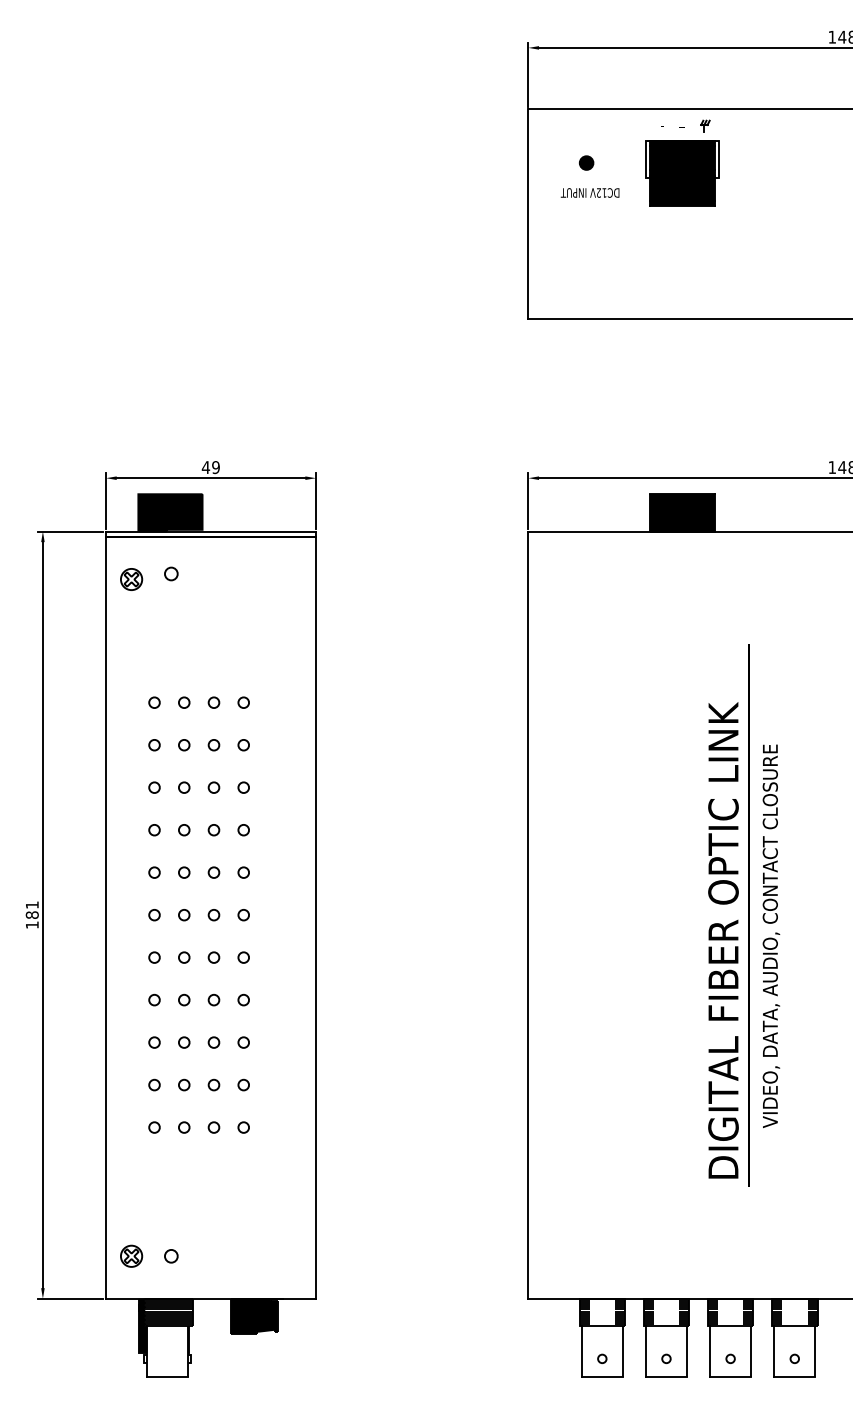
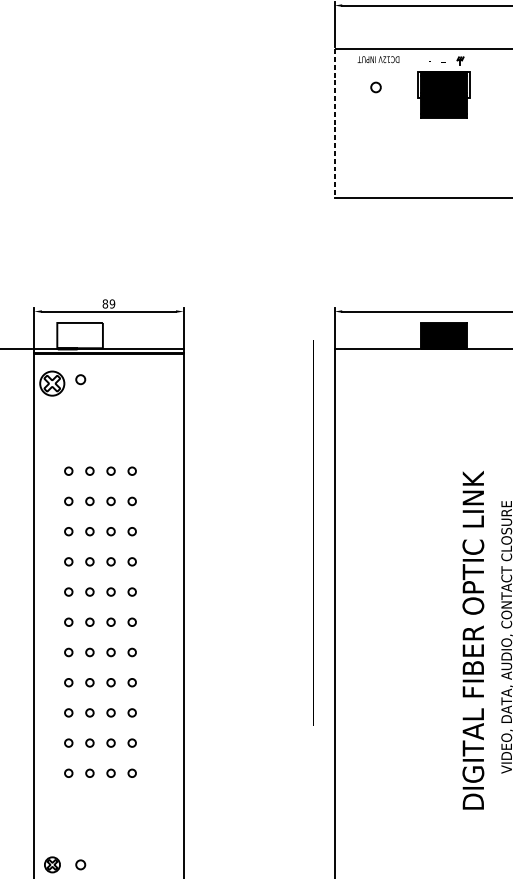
fill: (586, 162) -> (375, 87), removed
text: (589, 192) -> (378, 59), moved
line: (528, 214) -> (334, 124), solid -> dashed
text: (205, 467) -> (105, 303), 49 -> 89
fill: (170, 512) -> (80, 335), removed
part: (131, 579) -> (52, 383), size x1.6
line: (748, 915) -> (313, 532), moved

